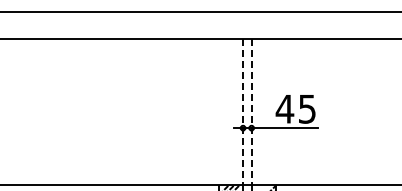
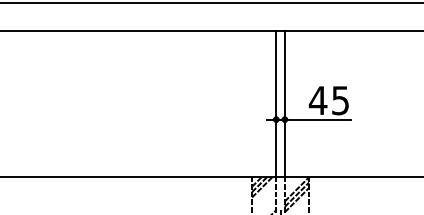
line: (243, 112) -> (276, 103), dashed -> solid
line: (251, 112) -> (284, 103), dashed -> solid

